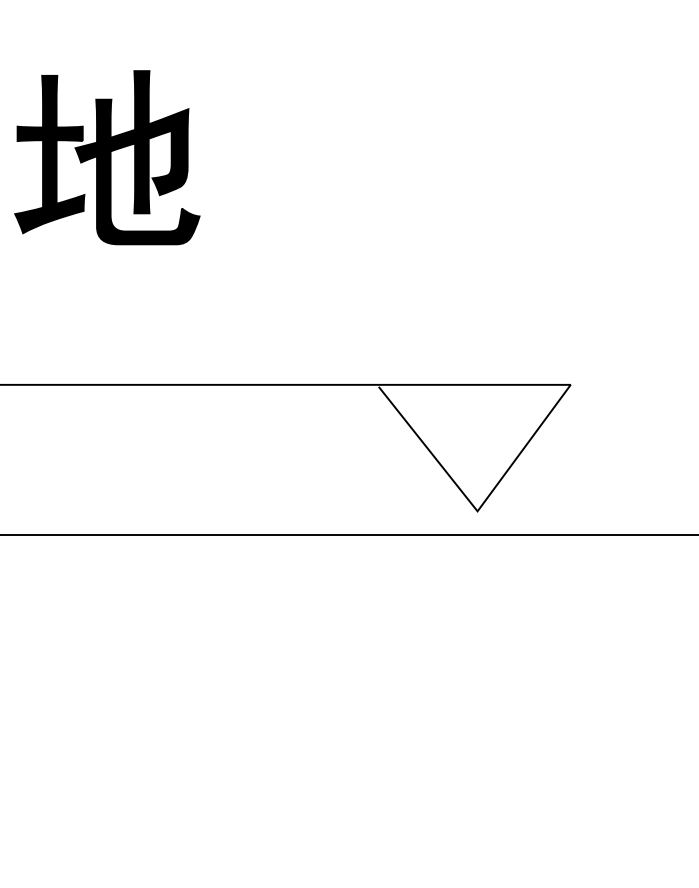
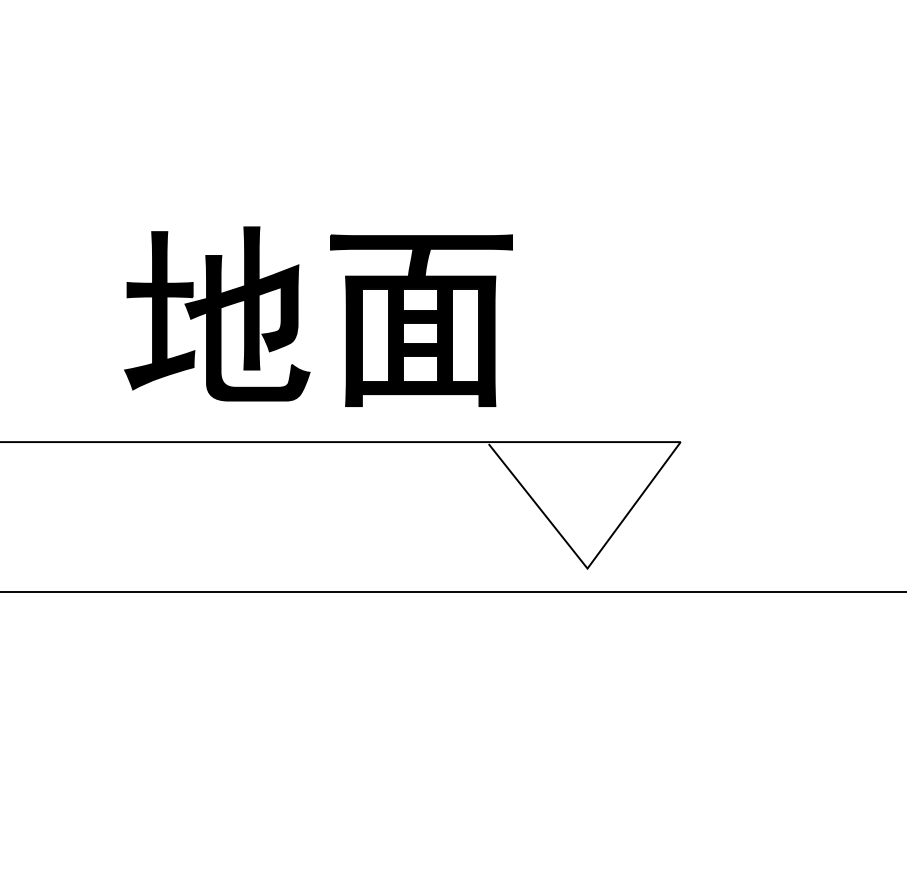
part: (107, 157) -> (217, 313), moved
part: (311, 263) -> (421, 320), added

